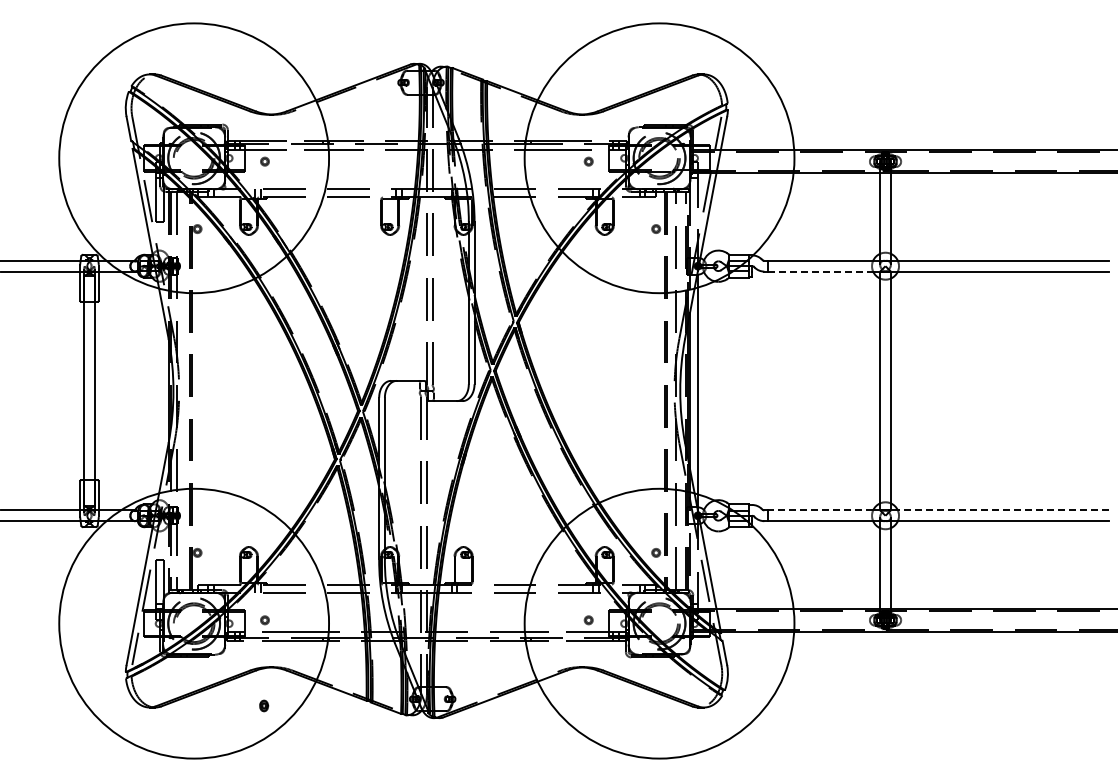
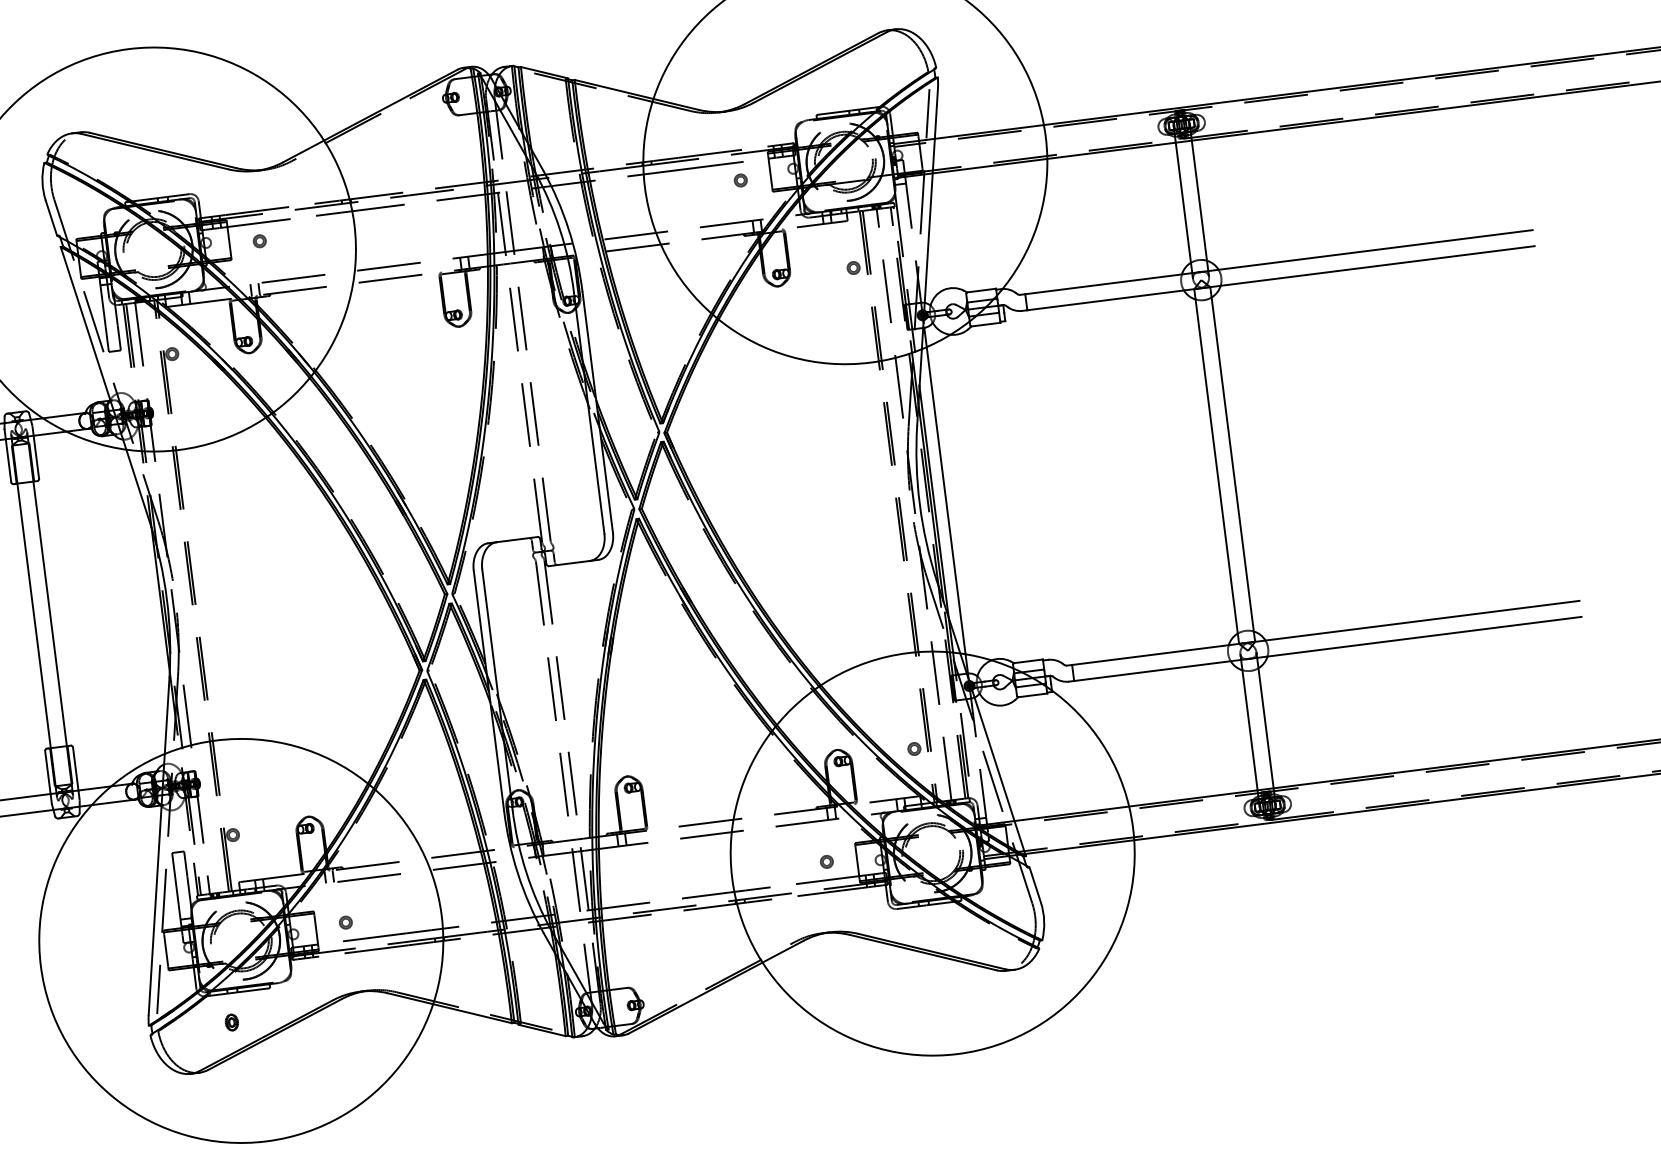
line: (820, 271) -> (1105, 300), dashed -> solid
line: (820, 510) -> (1150, 655), dashed -> solid
line: (1003, 510) -> (1422, 620), dashed -> solid
part: (264, 705) -> (232, 1021), moved

